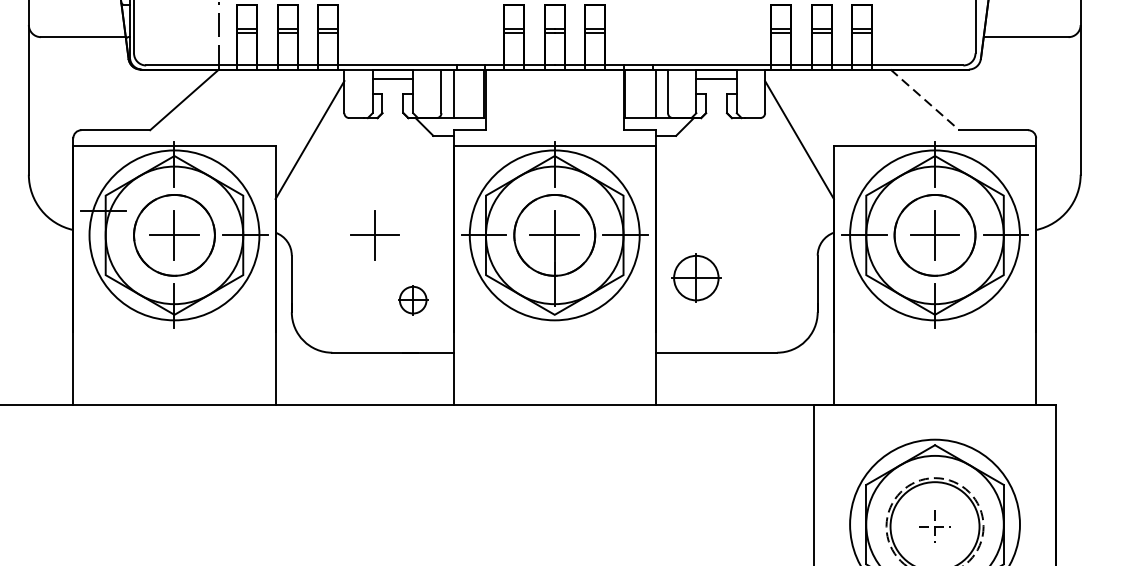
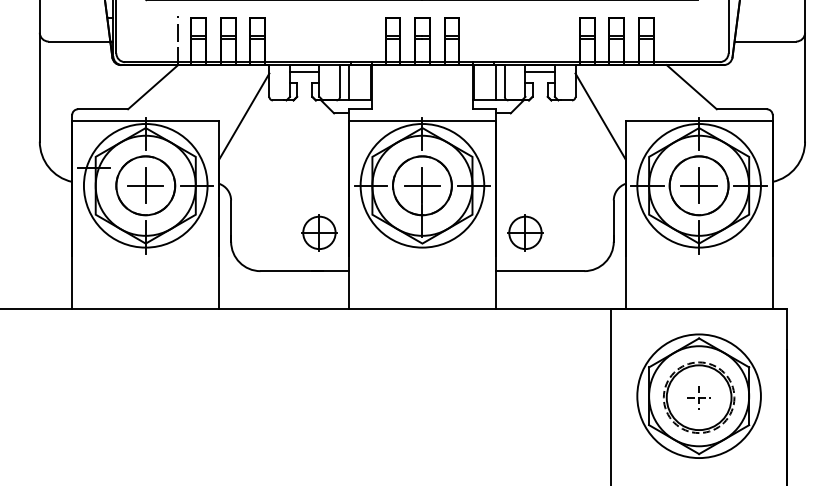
line: (925, 100) -> (692, 87), dashed -> solid
part: (374, 234) -> (291, 185), removed
part: (696, 277) -> (525, 232), moved
part: (413, 299) -> (319, 232), size x1.67

